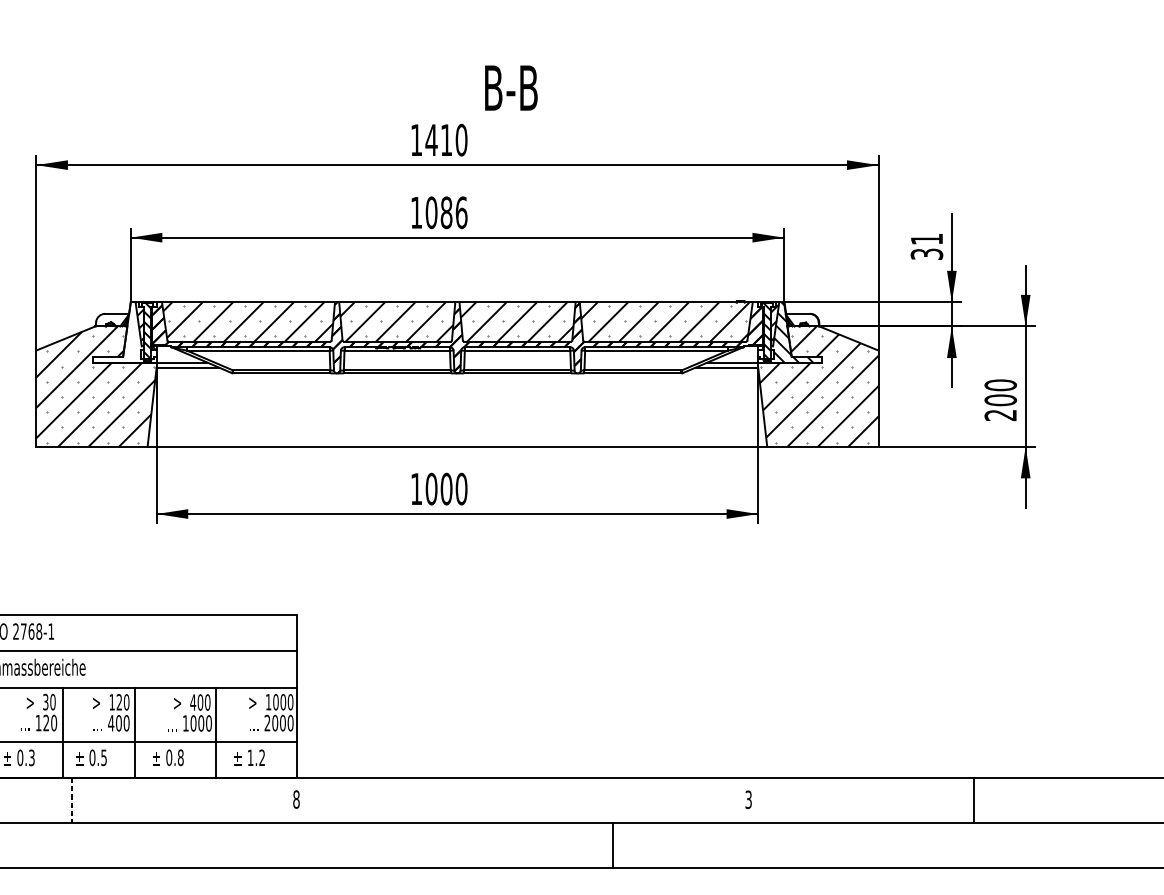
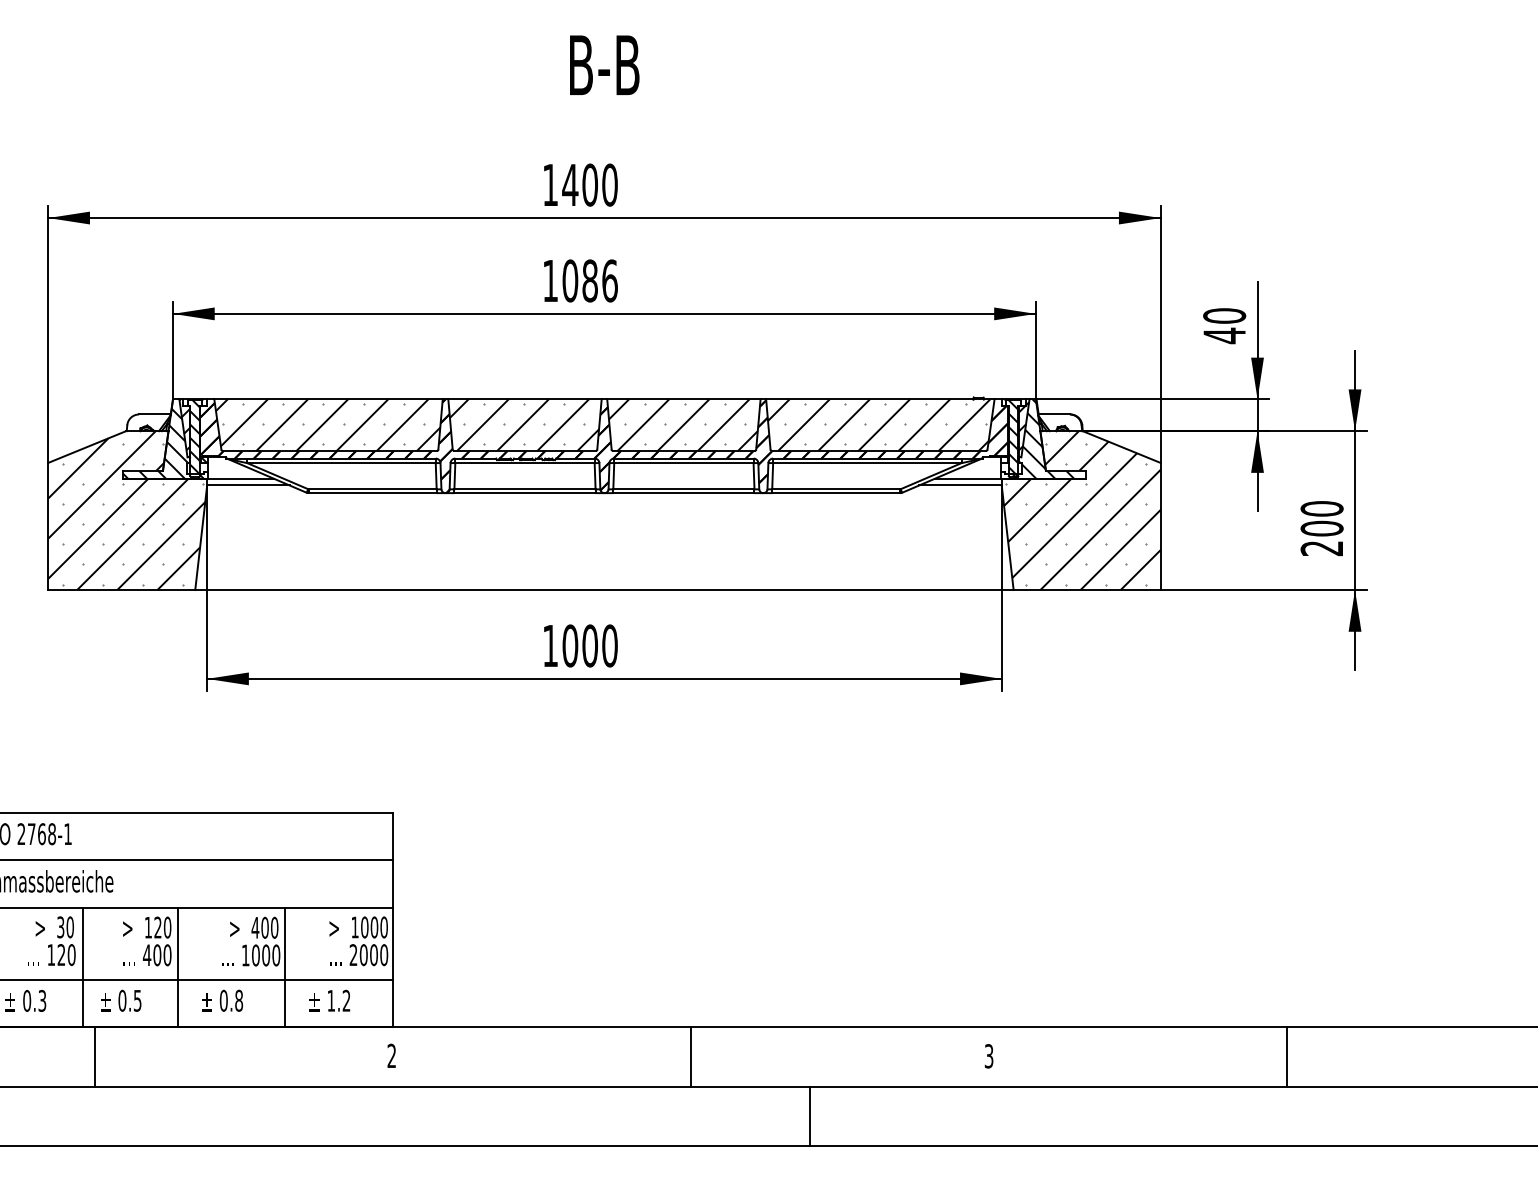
text: (511, 87) -> (604, 64), moved
text: (446, 139) -> (589, 184), 1410 -> 1400
text: (926, 247) -> (1224, 326), 31 -> 40
hatch: (123, 335) -> (163, 443), added
text: (296, 799) -> (391, 1055), 8 -> 2
line: (522, 799) -> (690, 1056), added
line: (71, 800) -> (94, 1057), dashed -> solid

